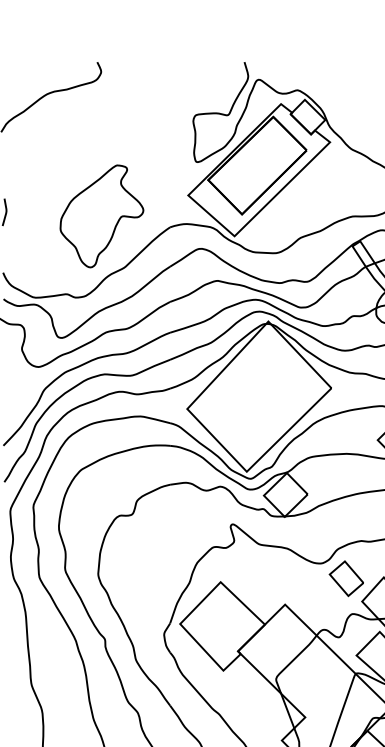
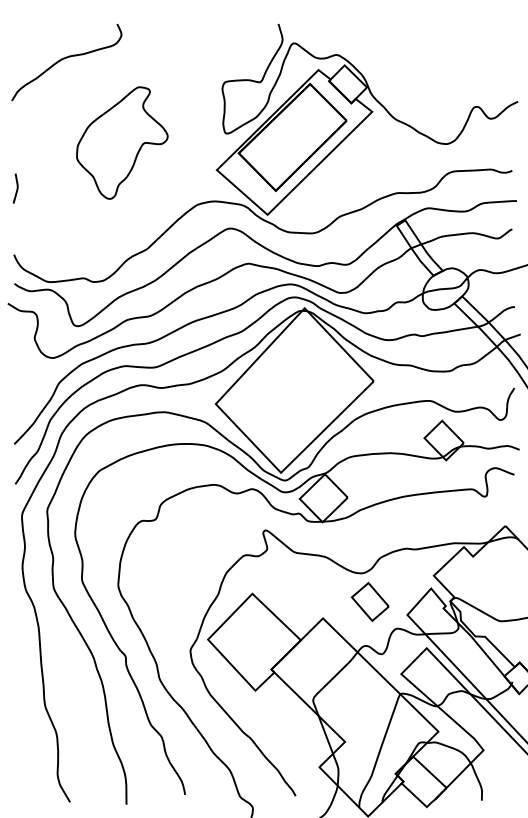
part: (102, 215) -> (122, 142), moved
part: (345, 578) -> (369, 601), moved

